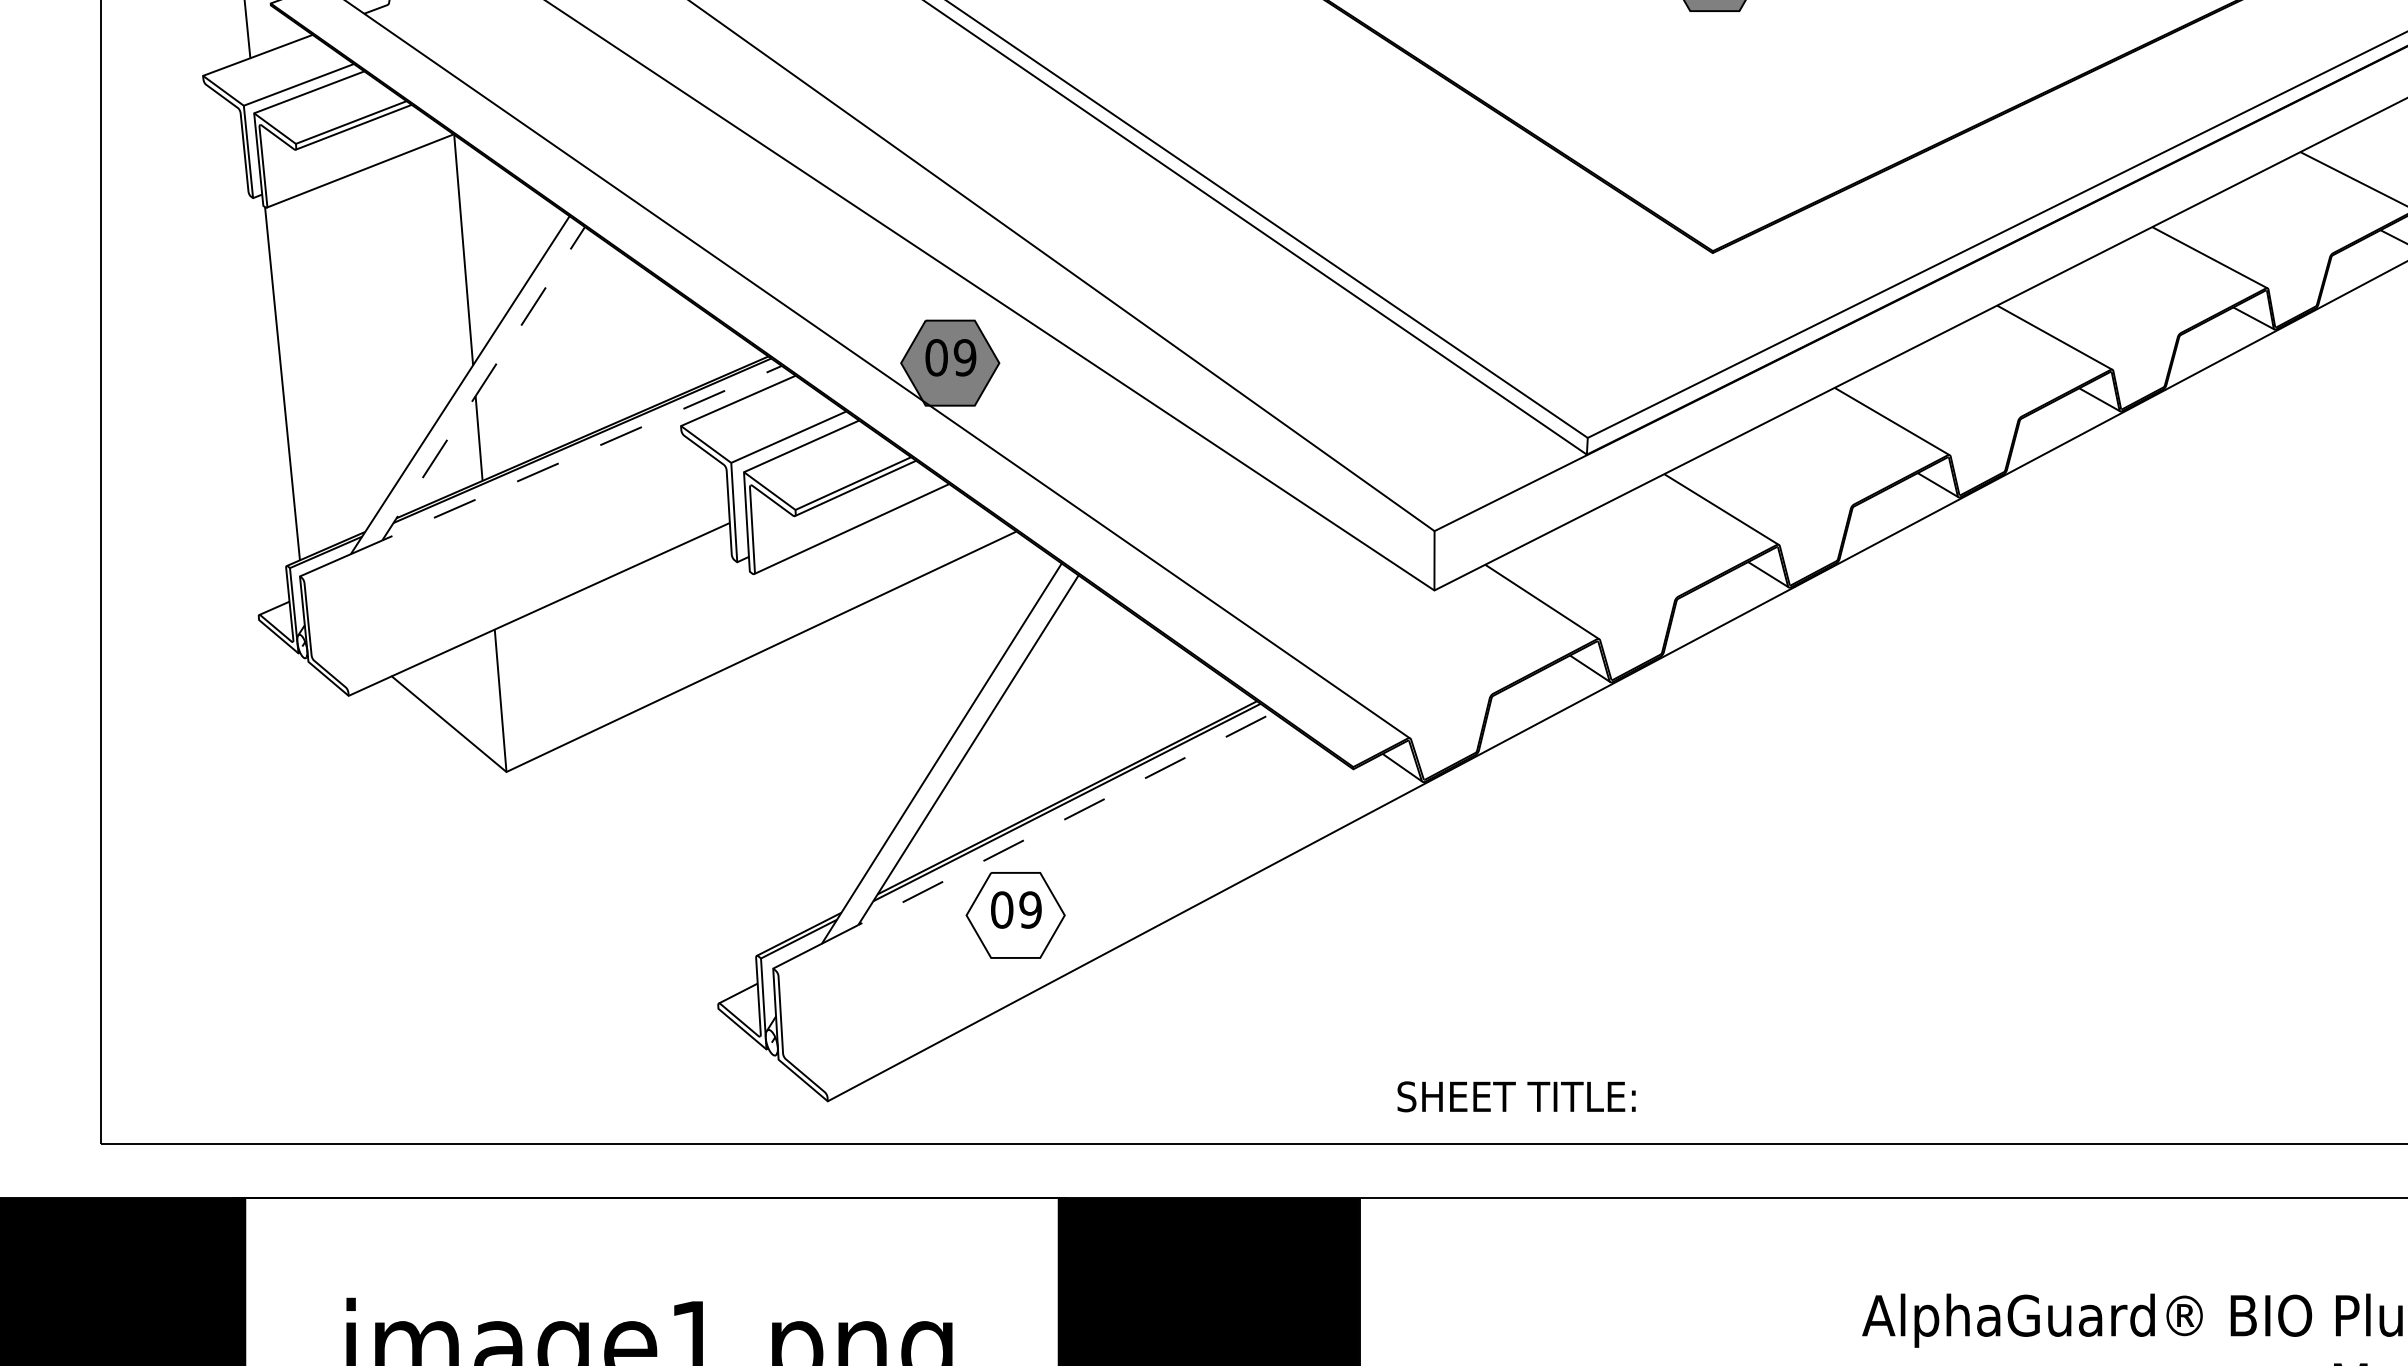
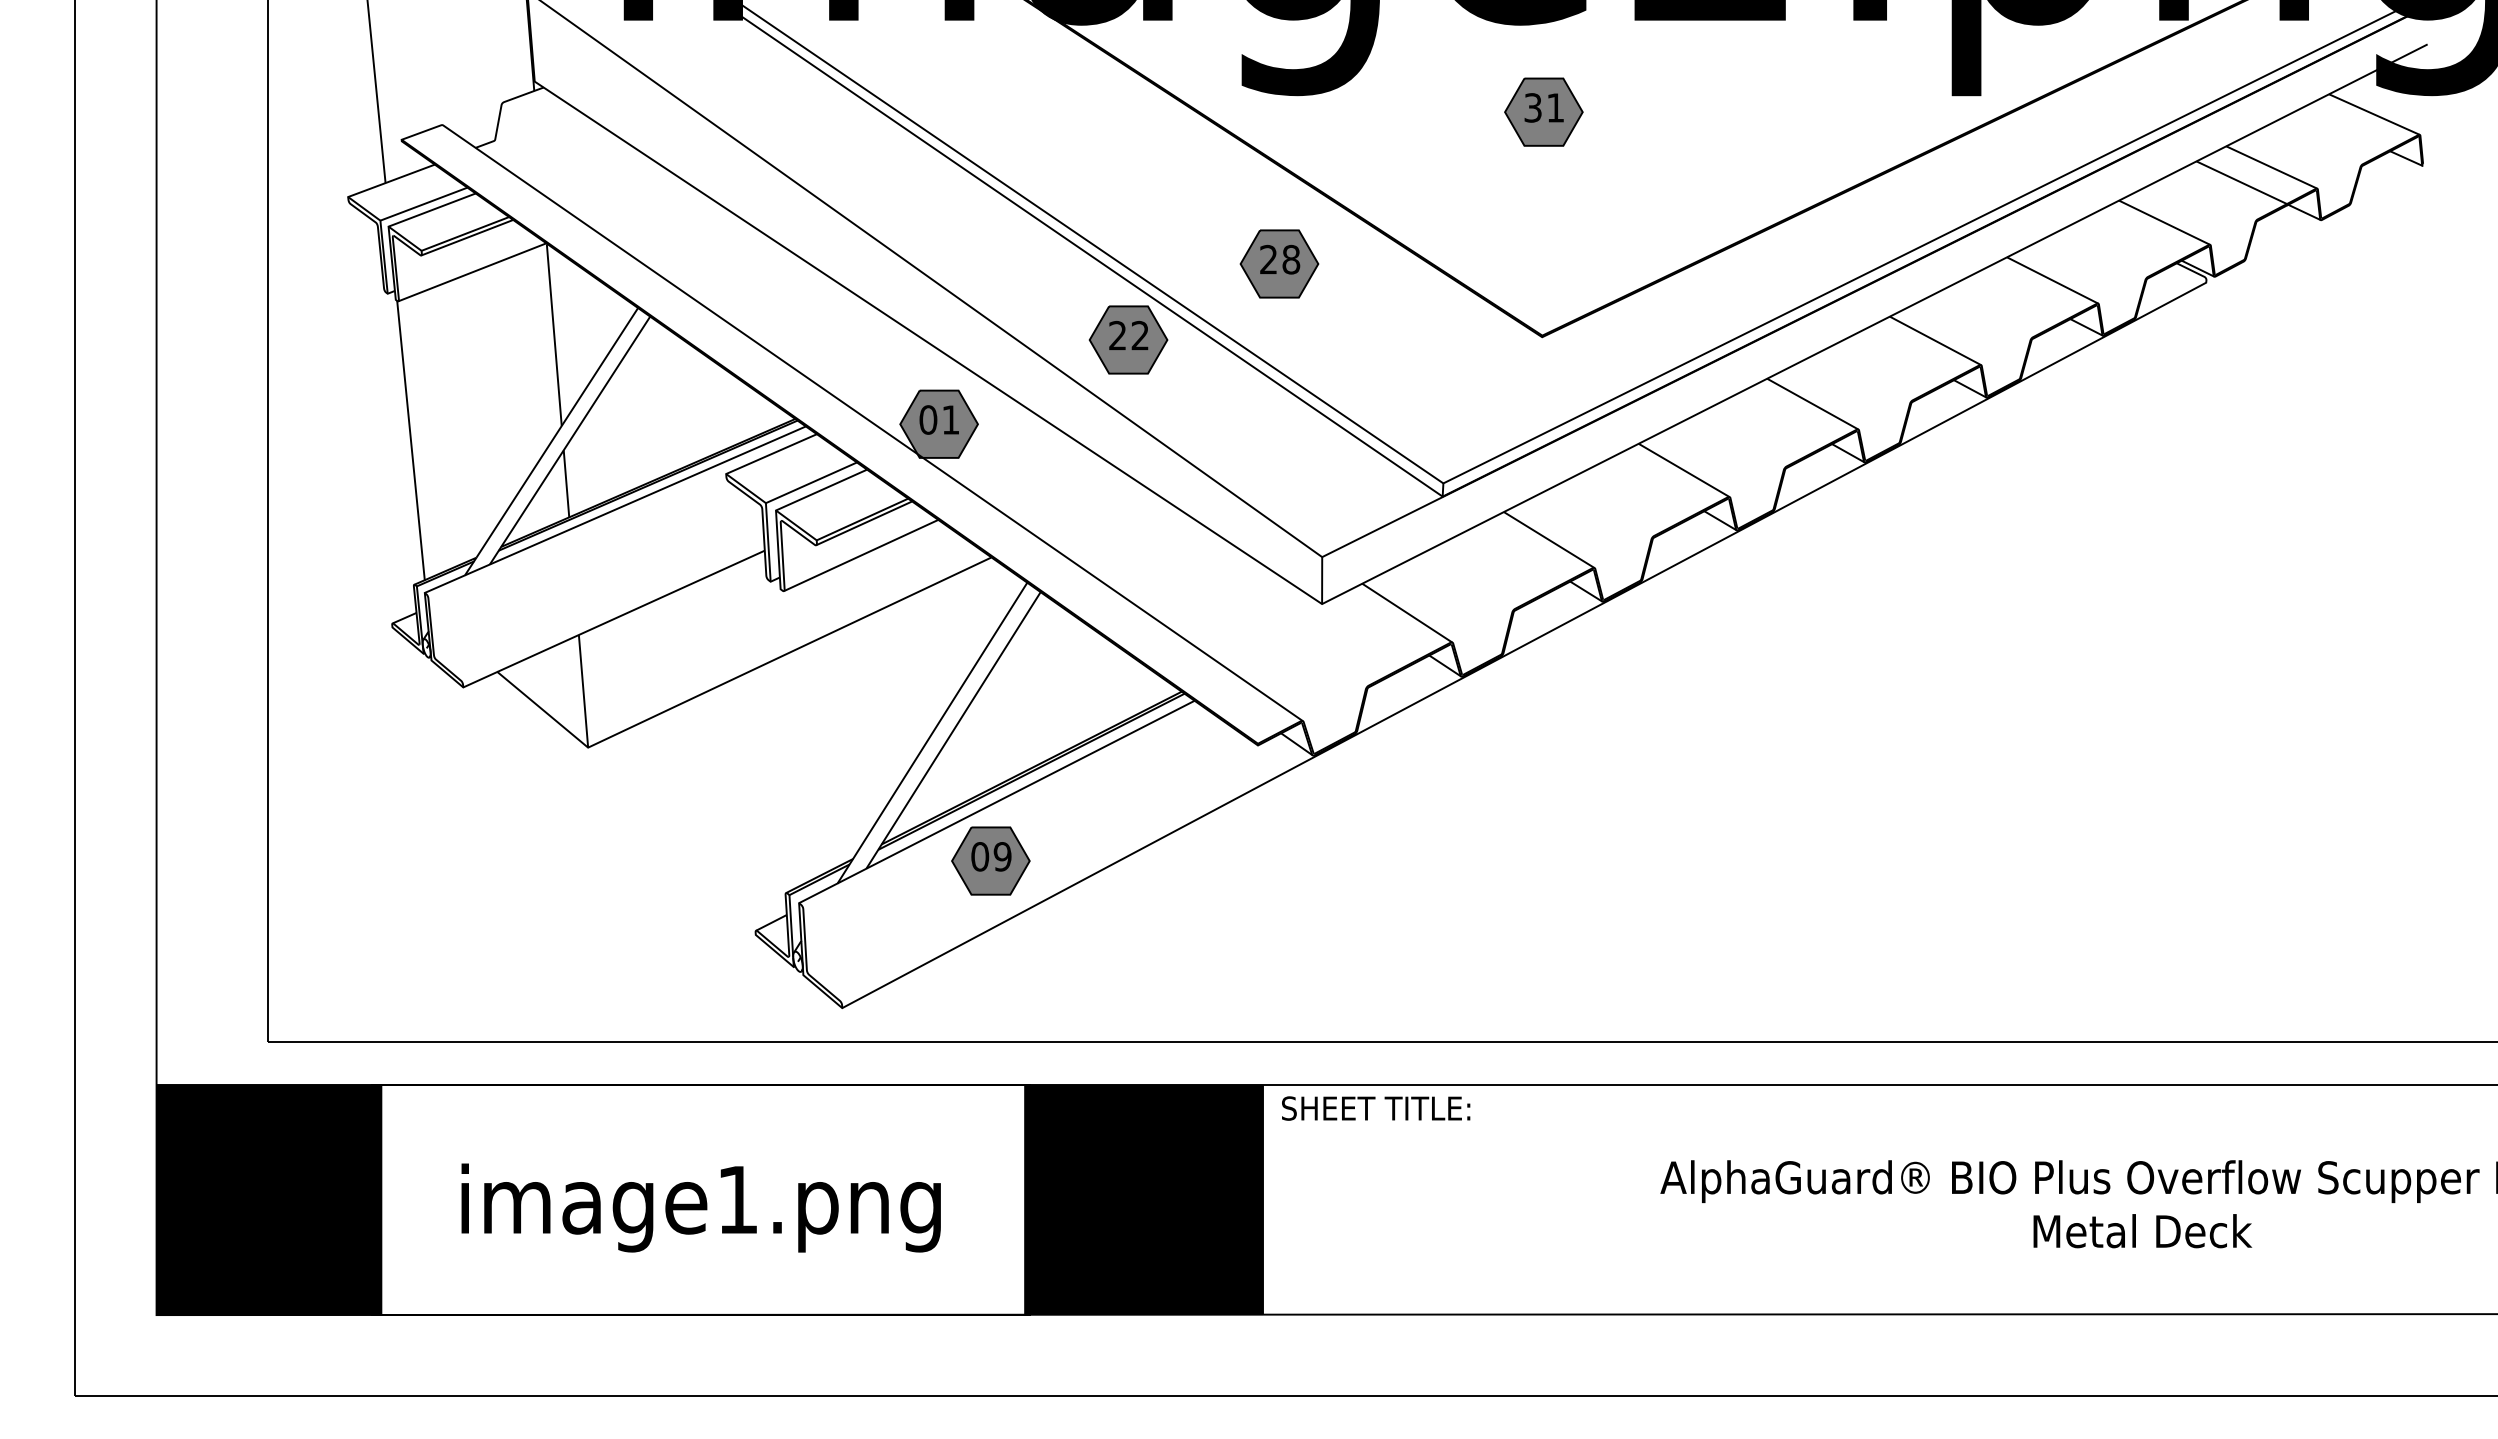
part: (1380, 159) -> (1279, 263), added
part: (1189, 255) -> (1128, 339), added
text: (964, 357) -> (950, 419), 09 -> 01
line: (495, 365) -> (579, 426), dashed -> solid
line: (565, 460) -> (634, 501), dashed -> solid
line: (1046, 828) -> (1015, 792), dashed -> solid
fill: (1015, 914) -> (990, 860), added
text: (1517, 1096) -> (1376, 1108), moved

